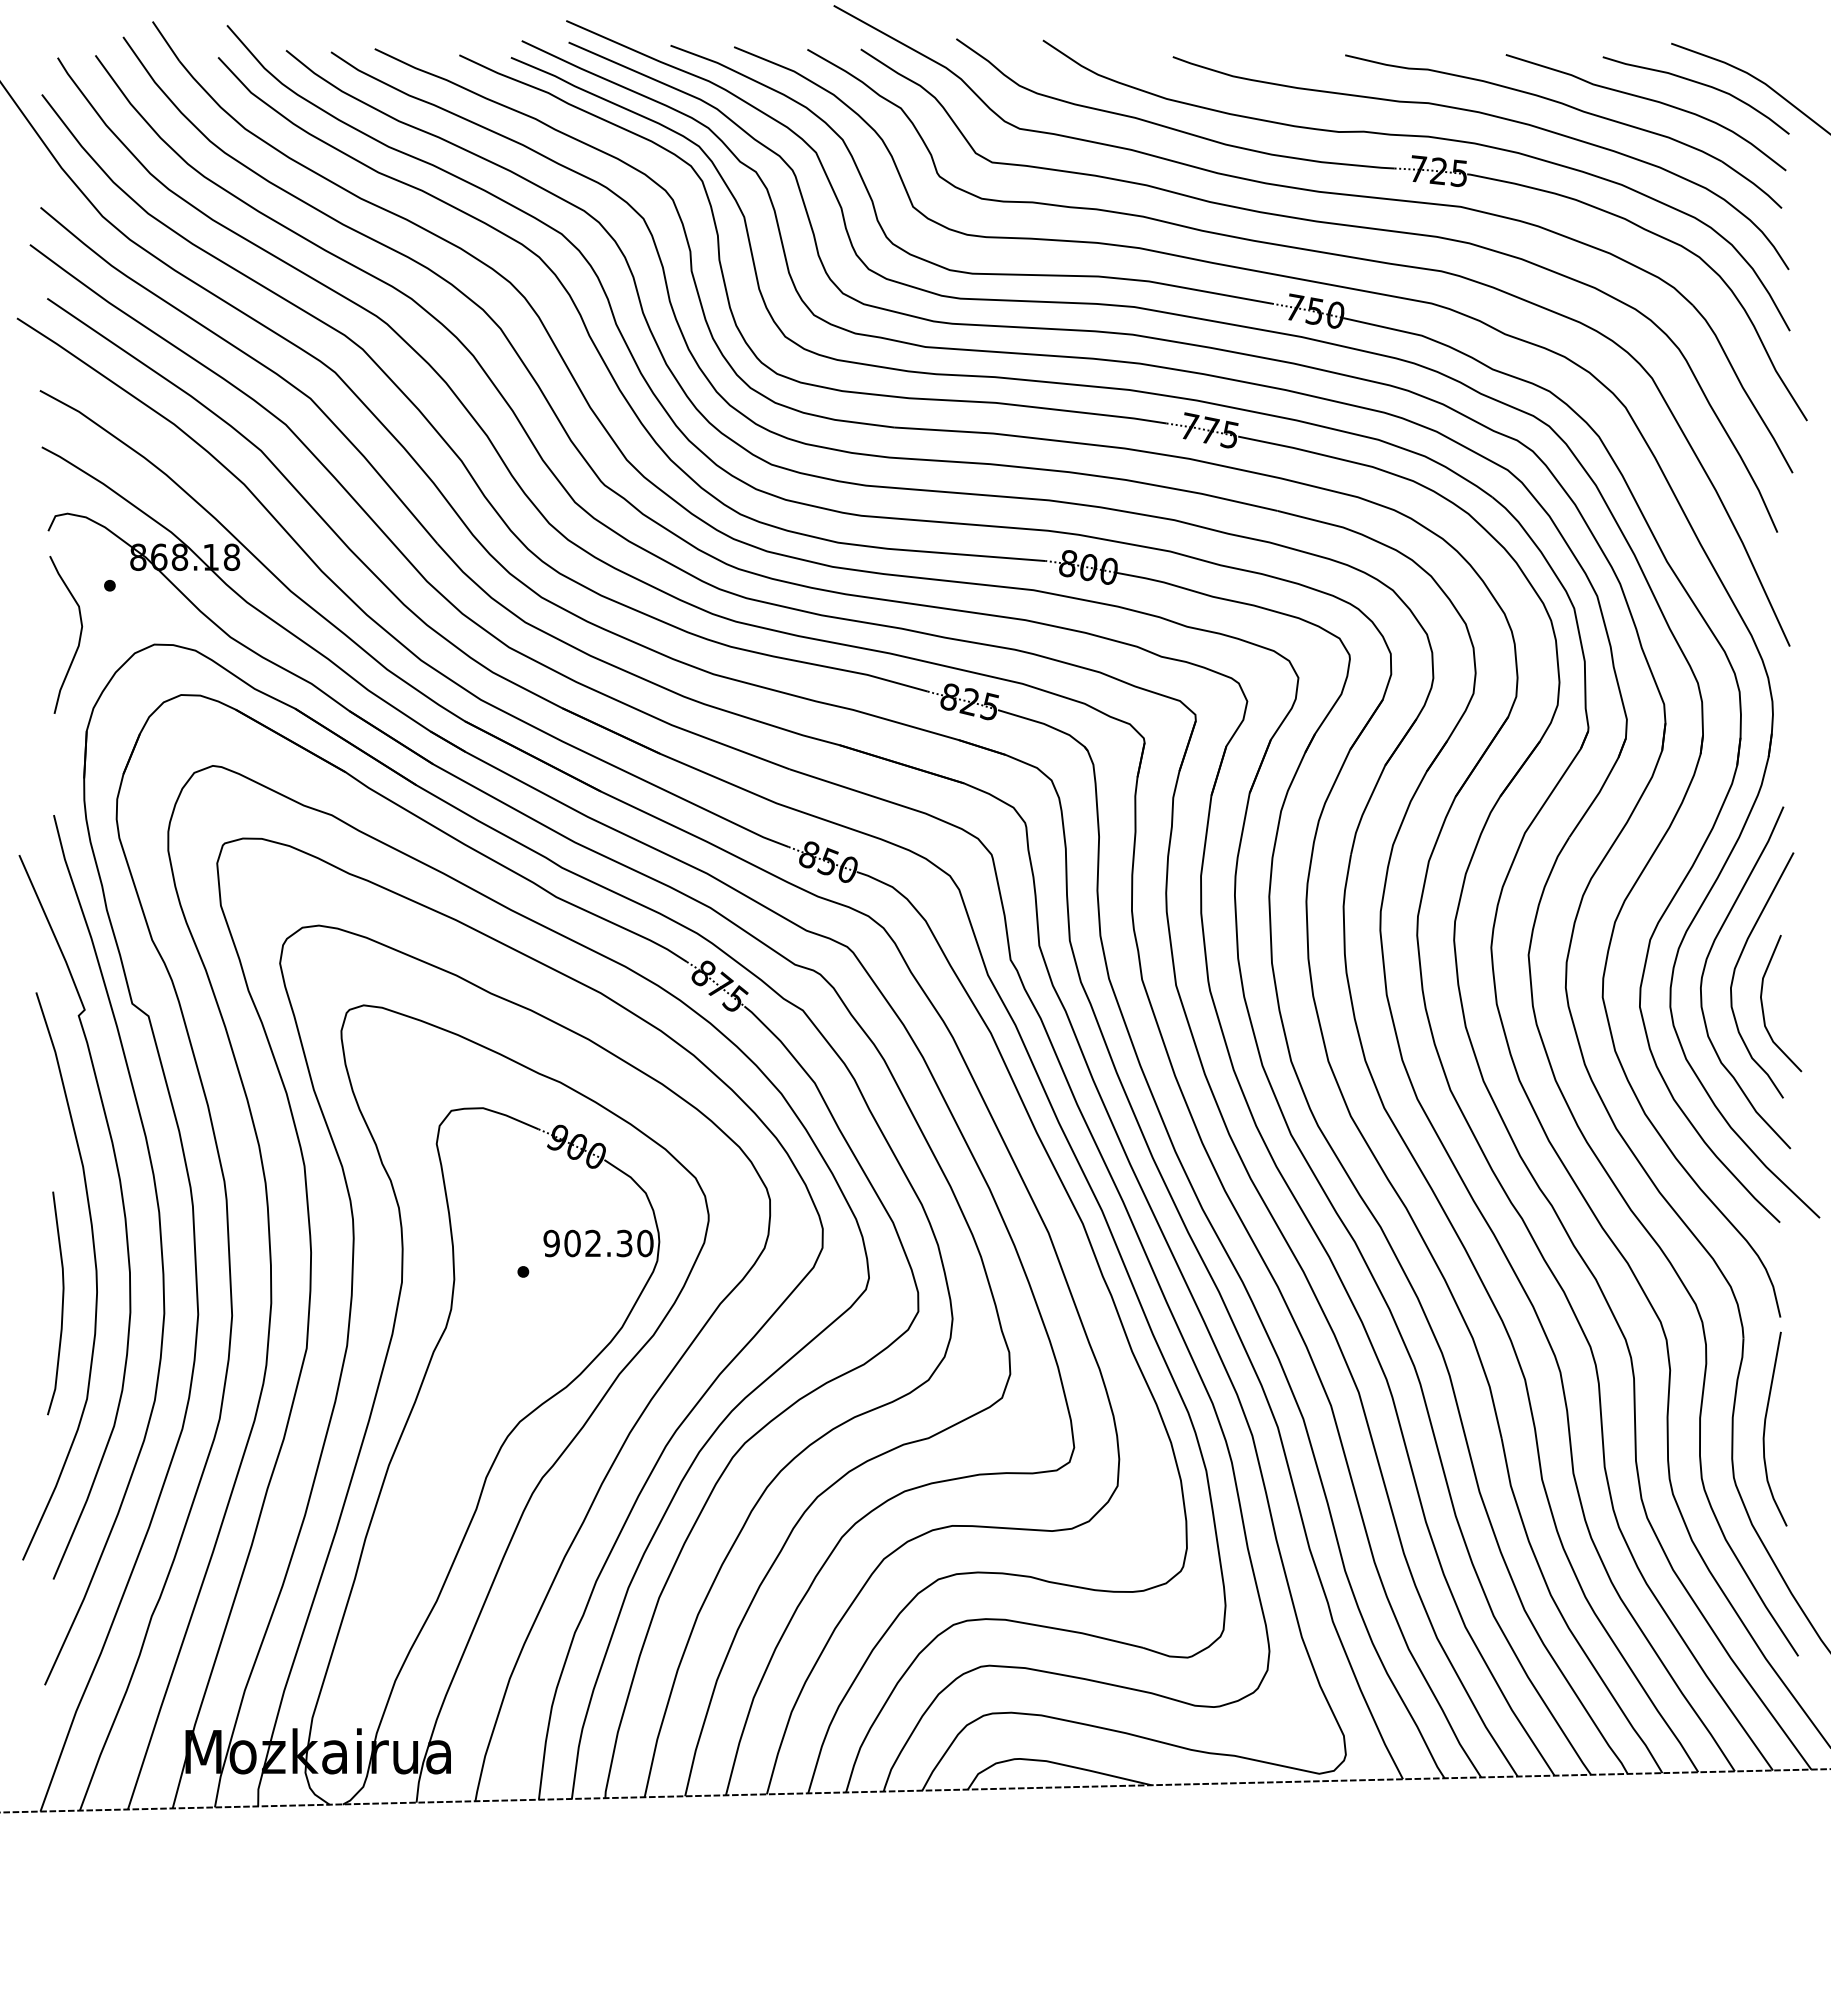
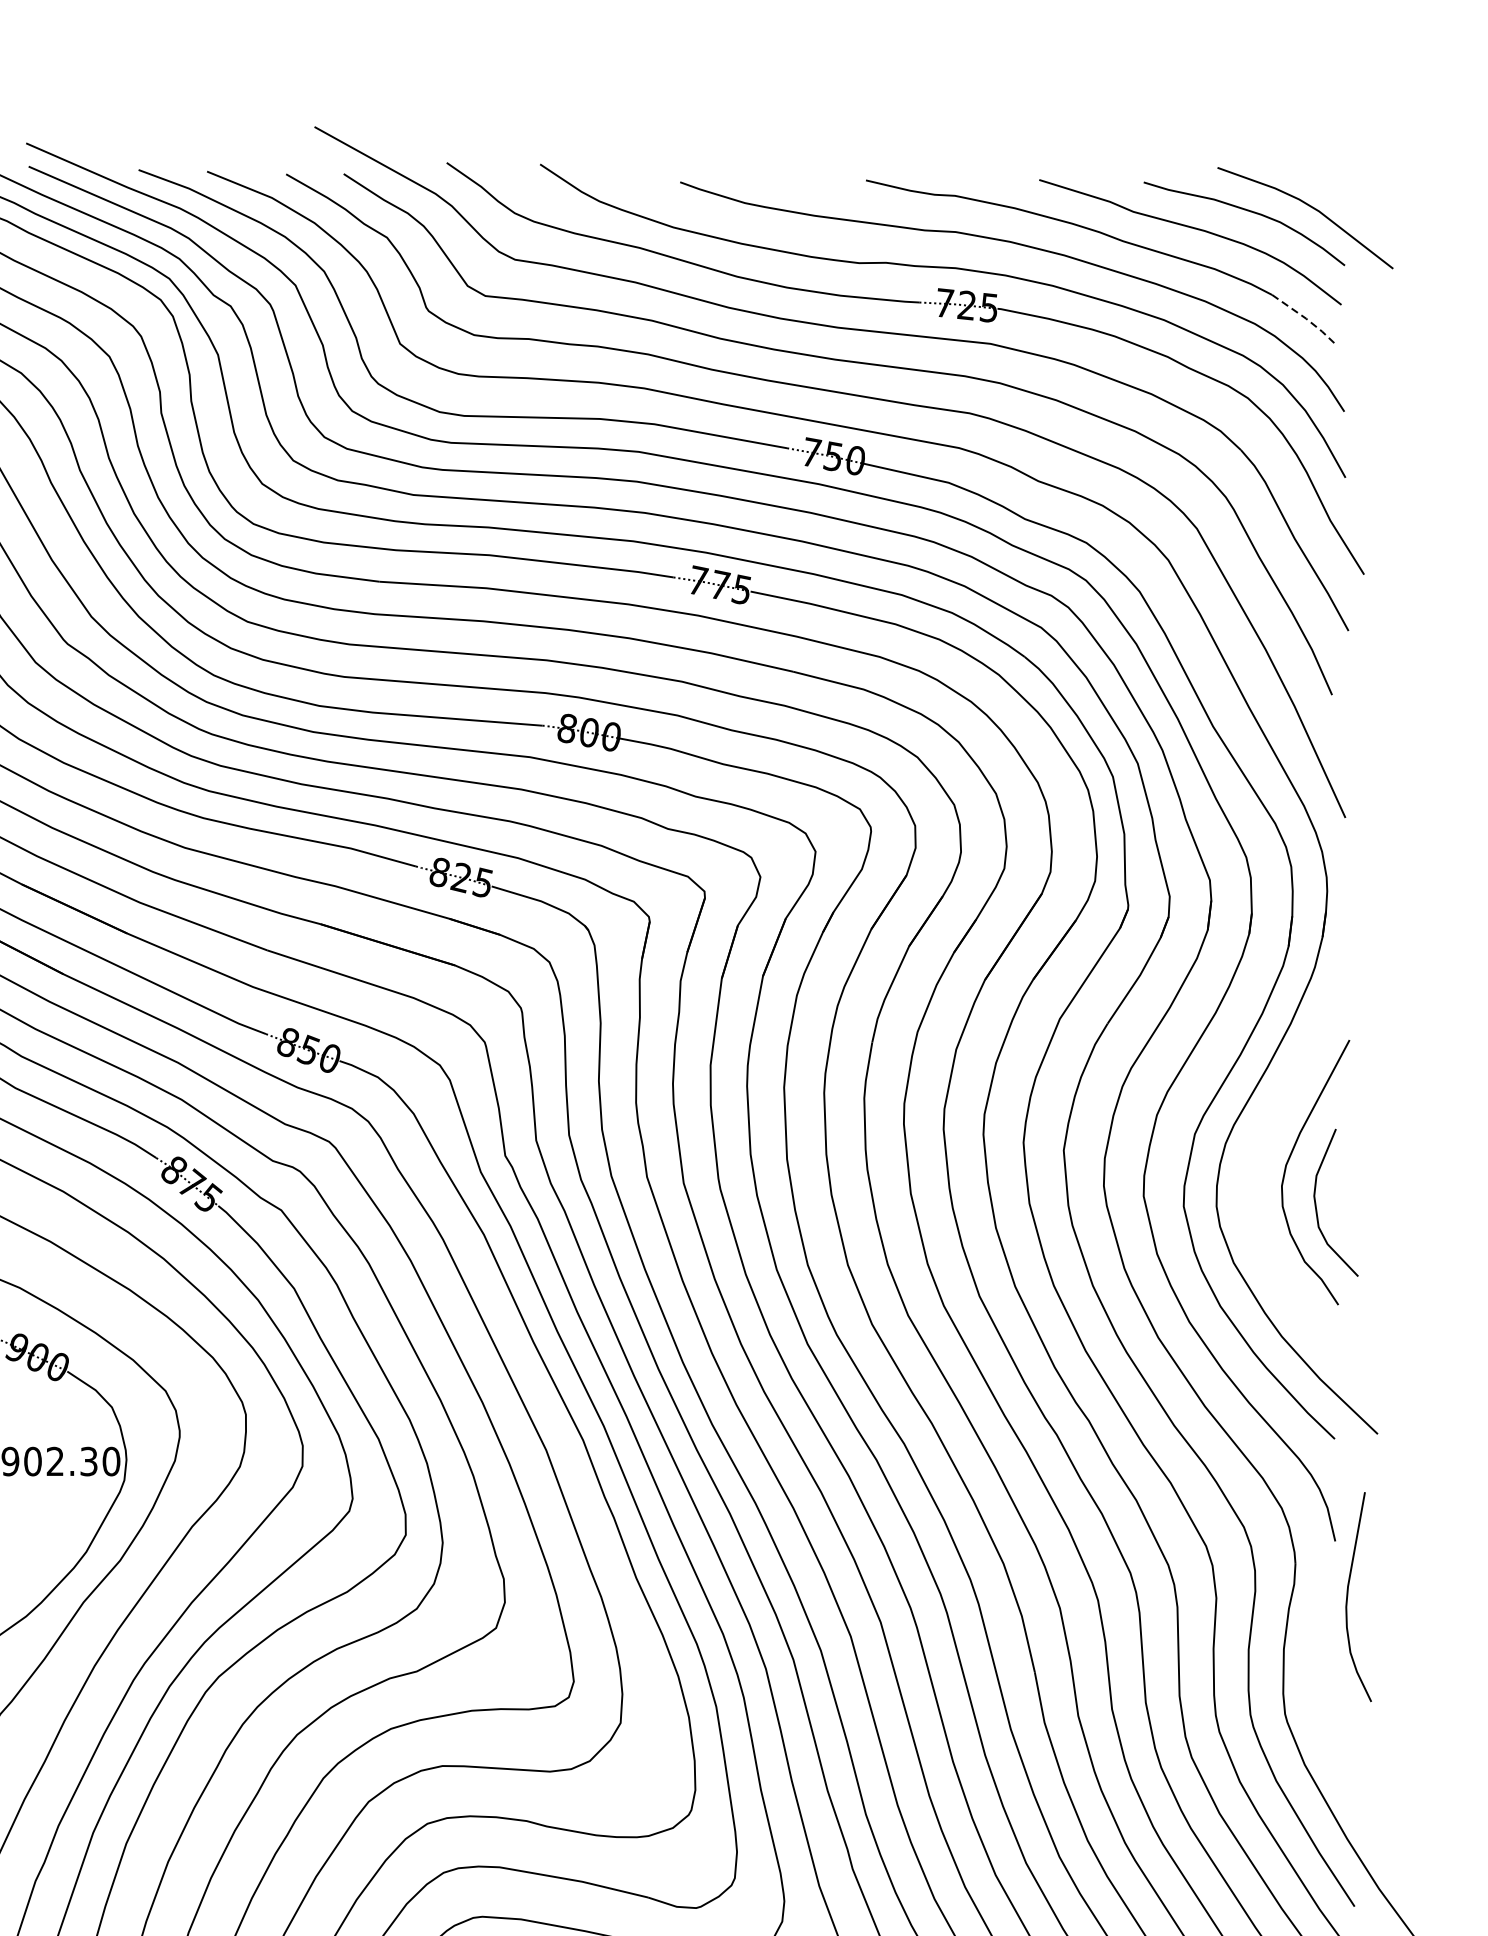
line: (1753, 183) -> (1306, 318), solid -> dashed
curve: (1705, 968) -> (1254, 1165), removed
curve: (1765, 1428) -> (1348, 1596), moved

